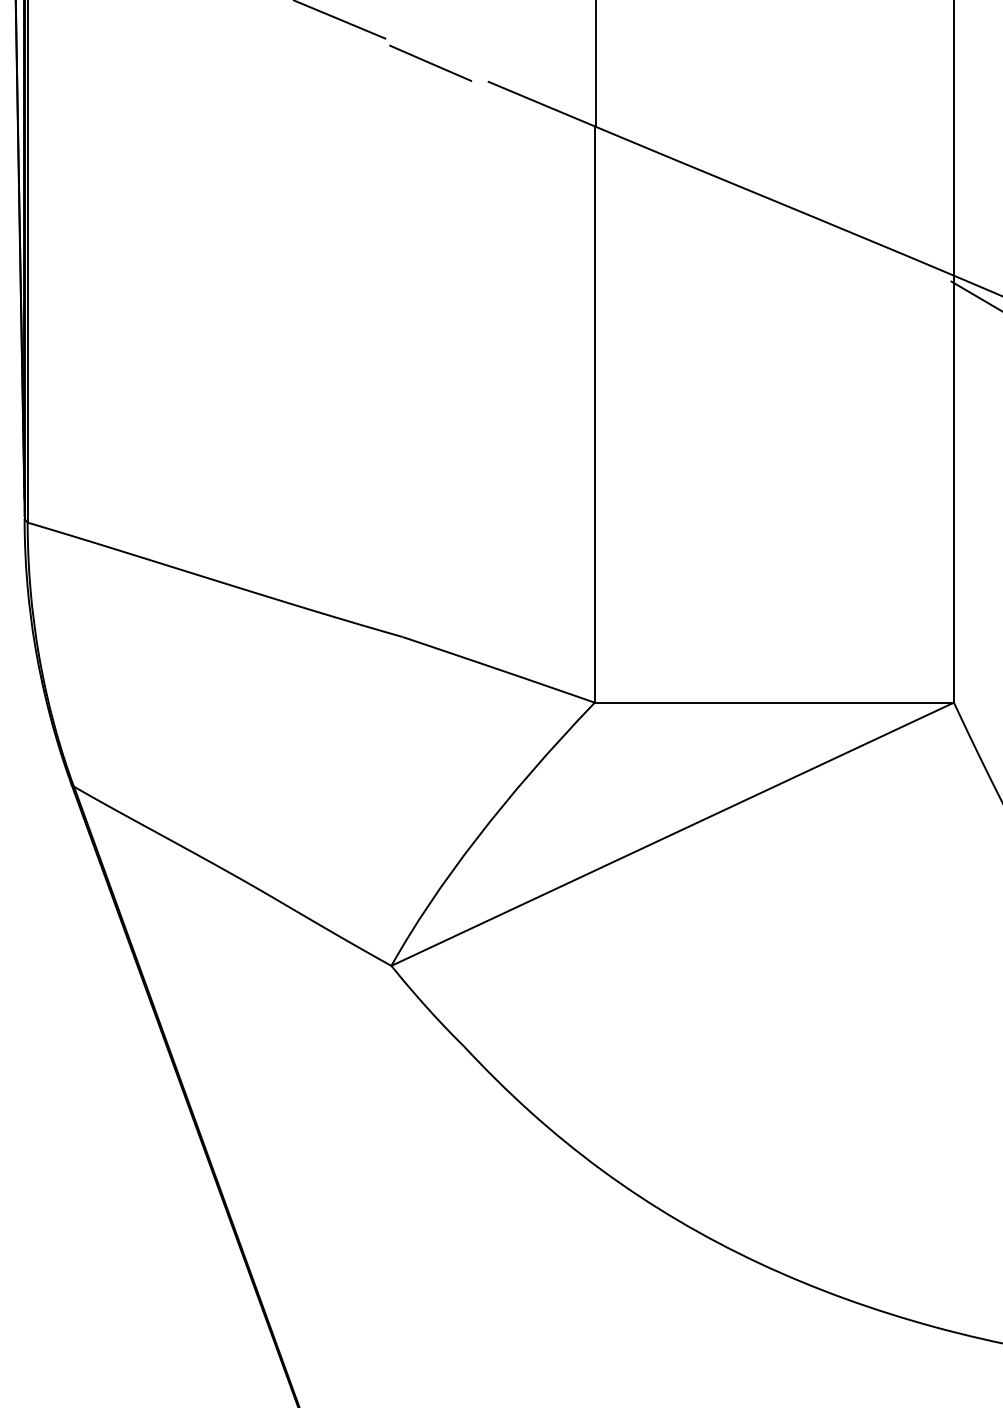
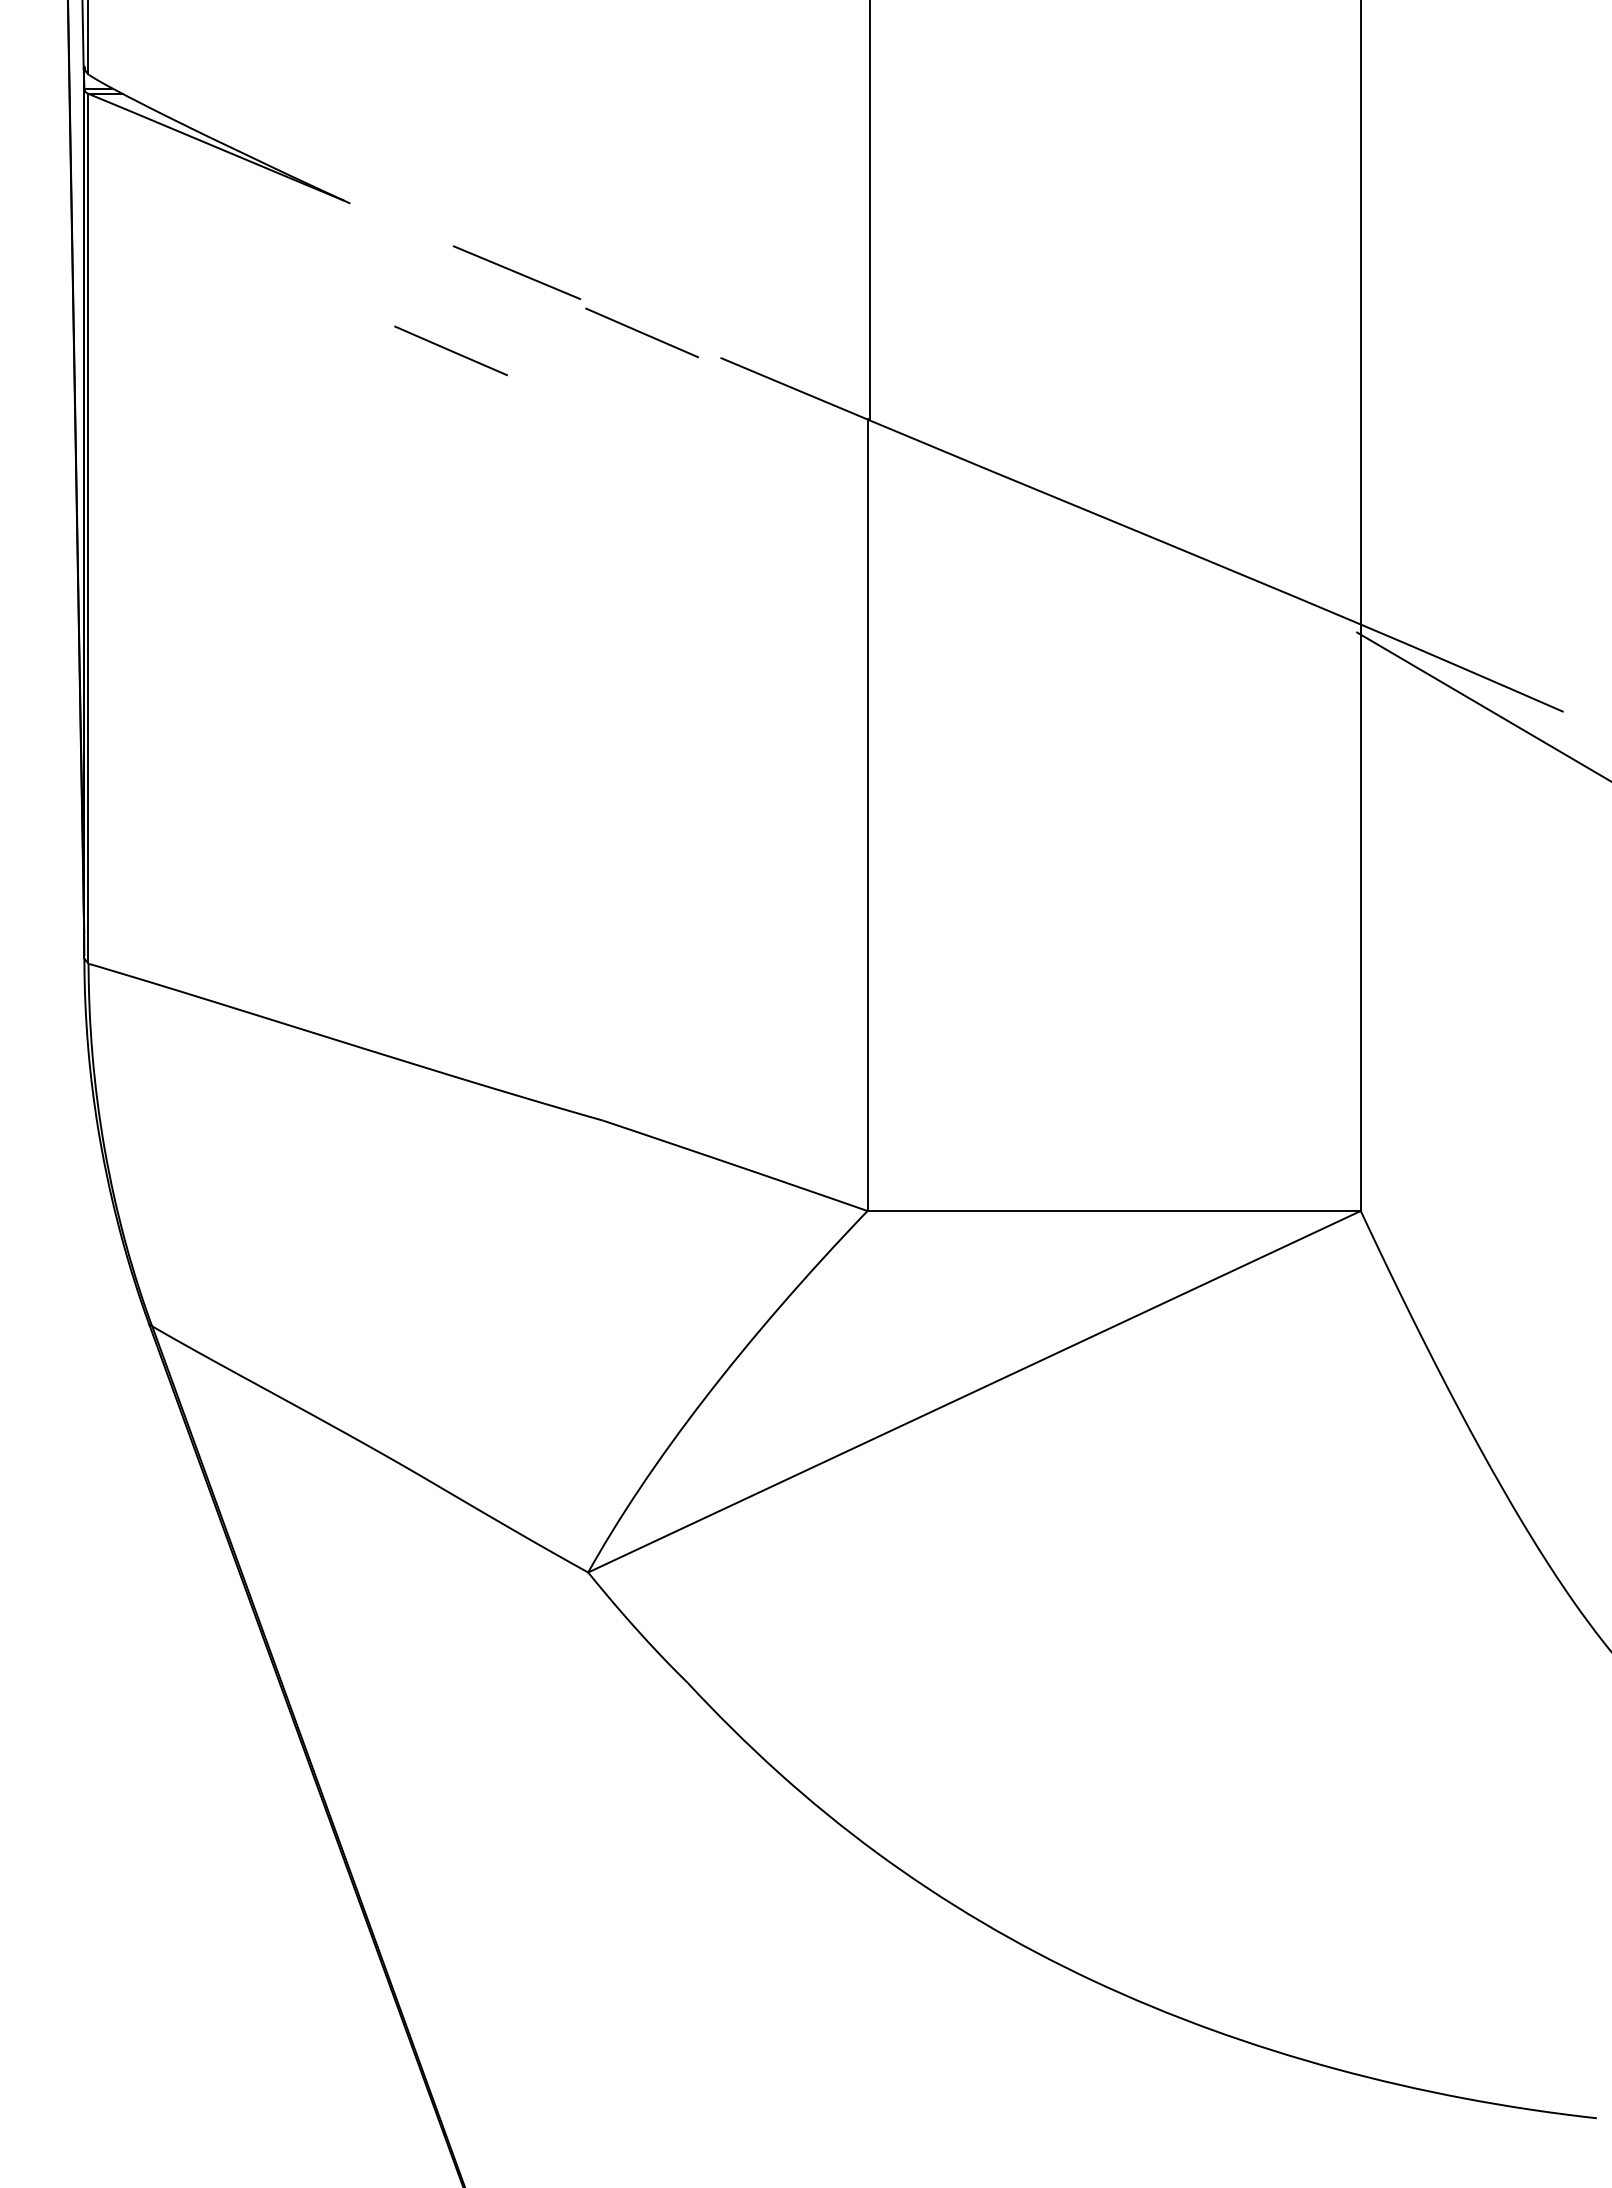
line: (291, 76) -> (450, 350), added

